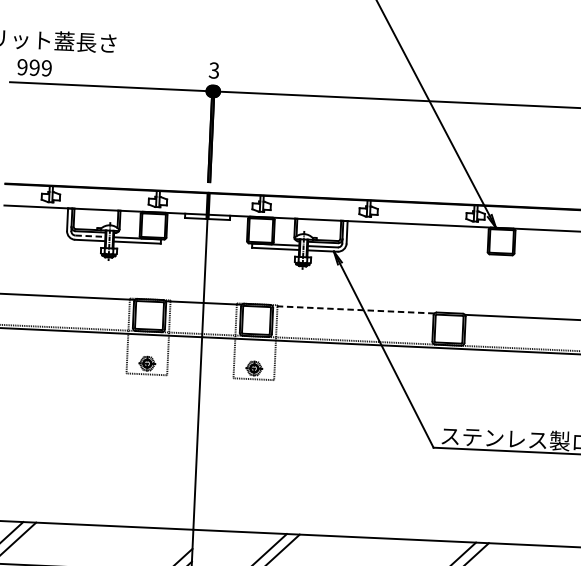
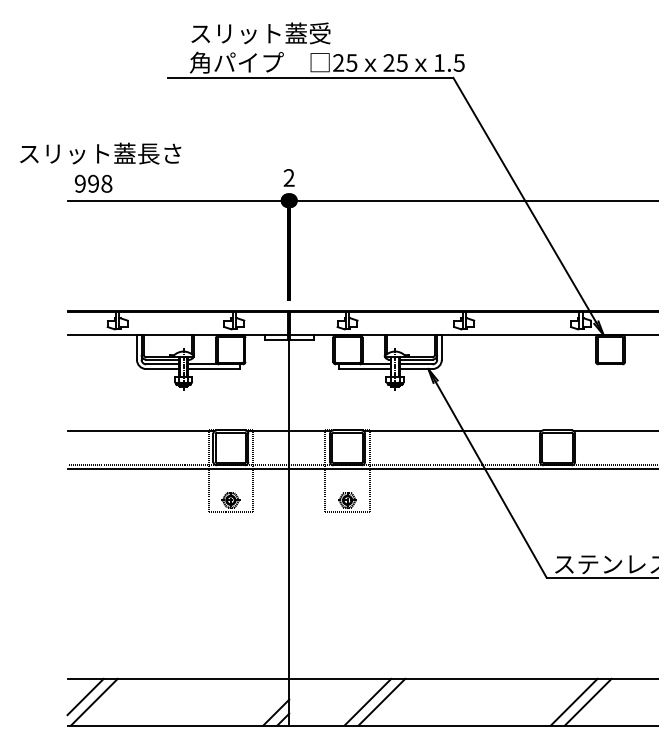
text: (46, 68) -> (106, 183), 999 -> 998
text: (213, 70) -> (288, 177), 3 -> 2
line: (91, 236) -> (163, 364), dashed -> solid
line: (353, 309) -> (452, 431), dashed -> solid

